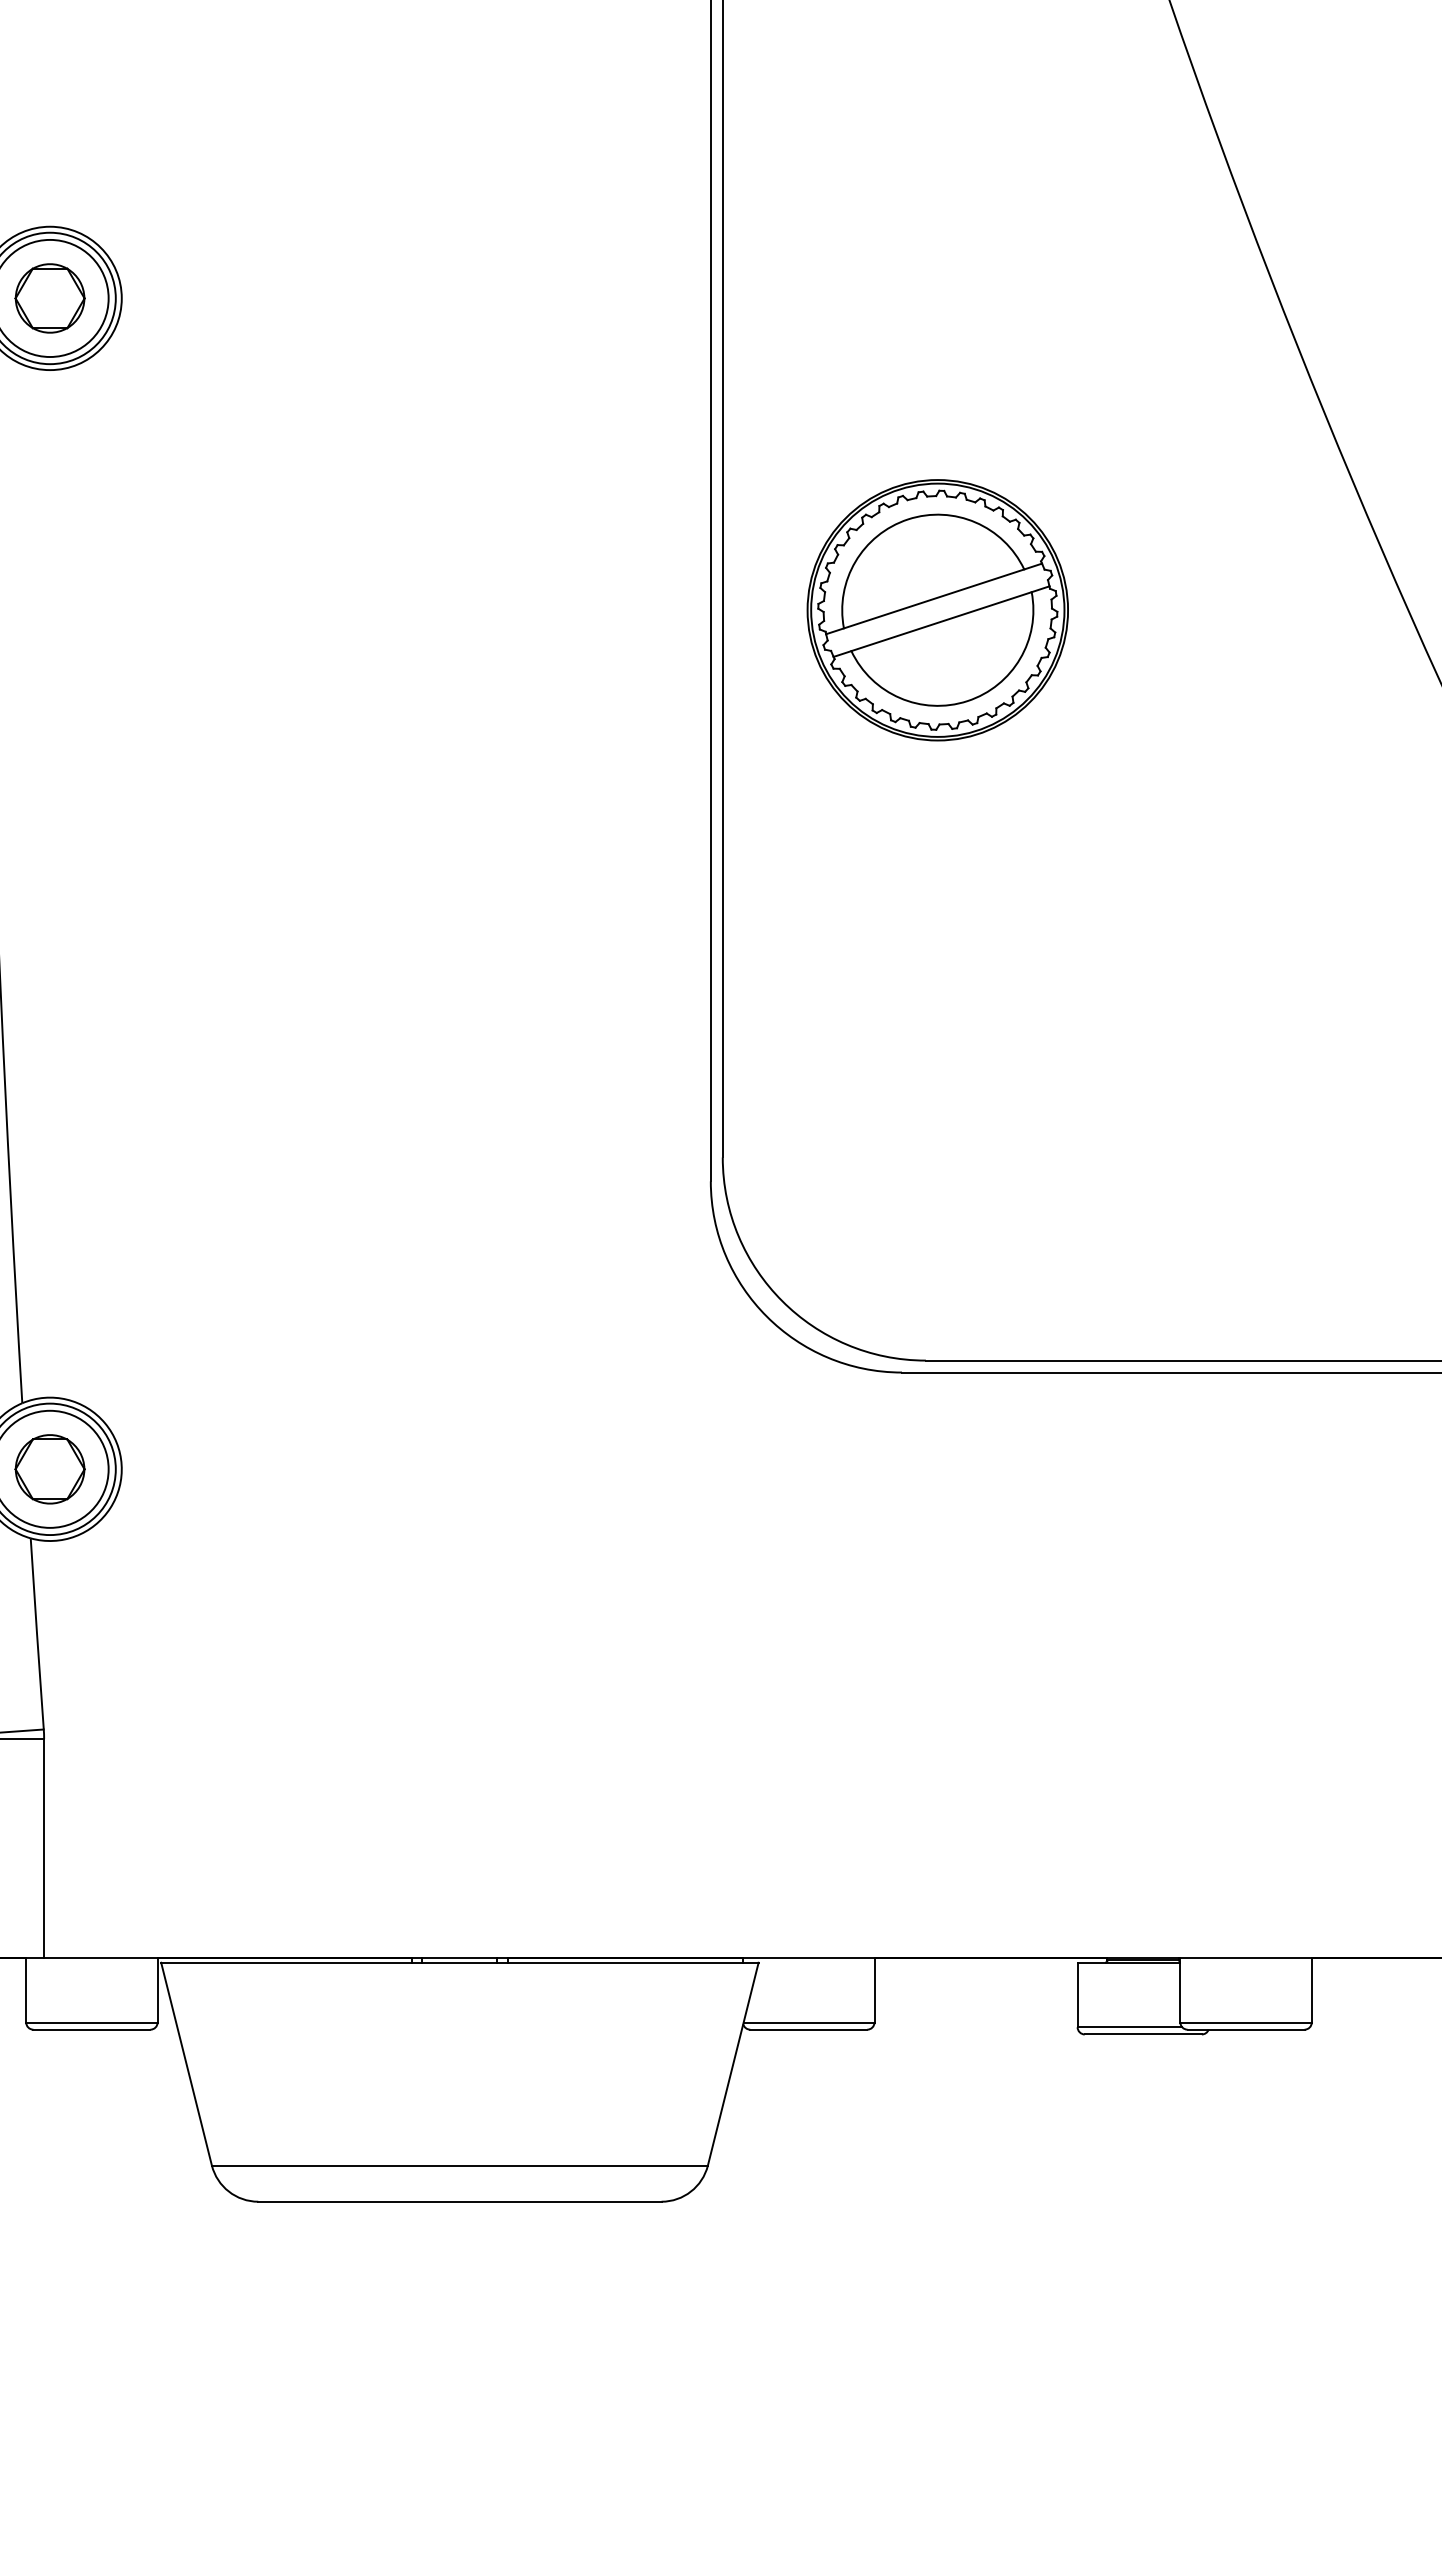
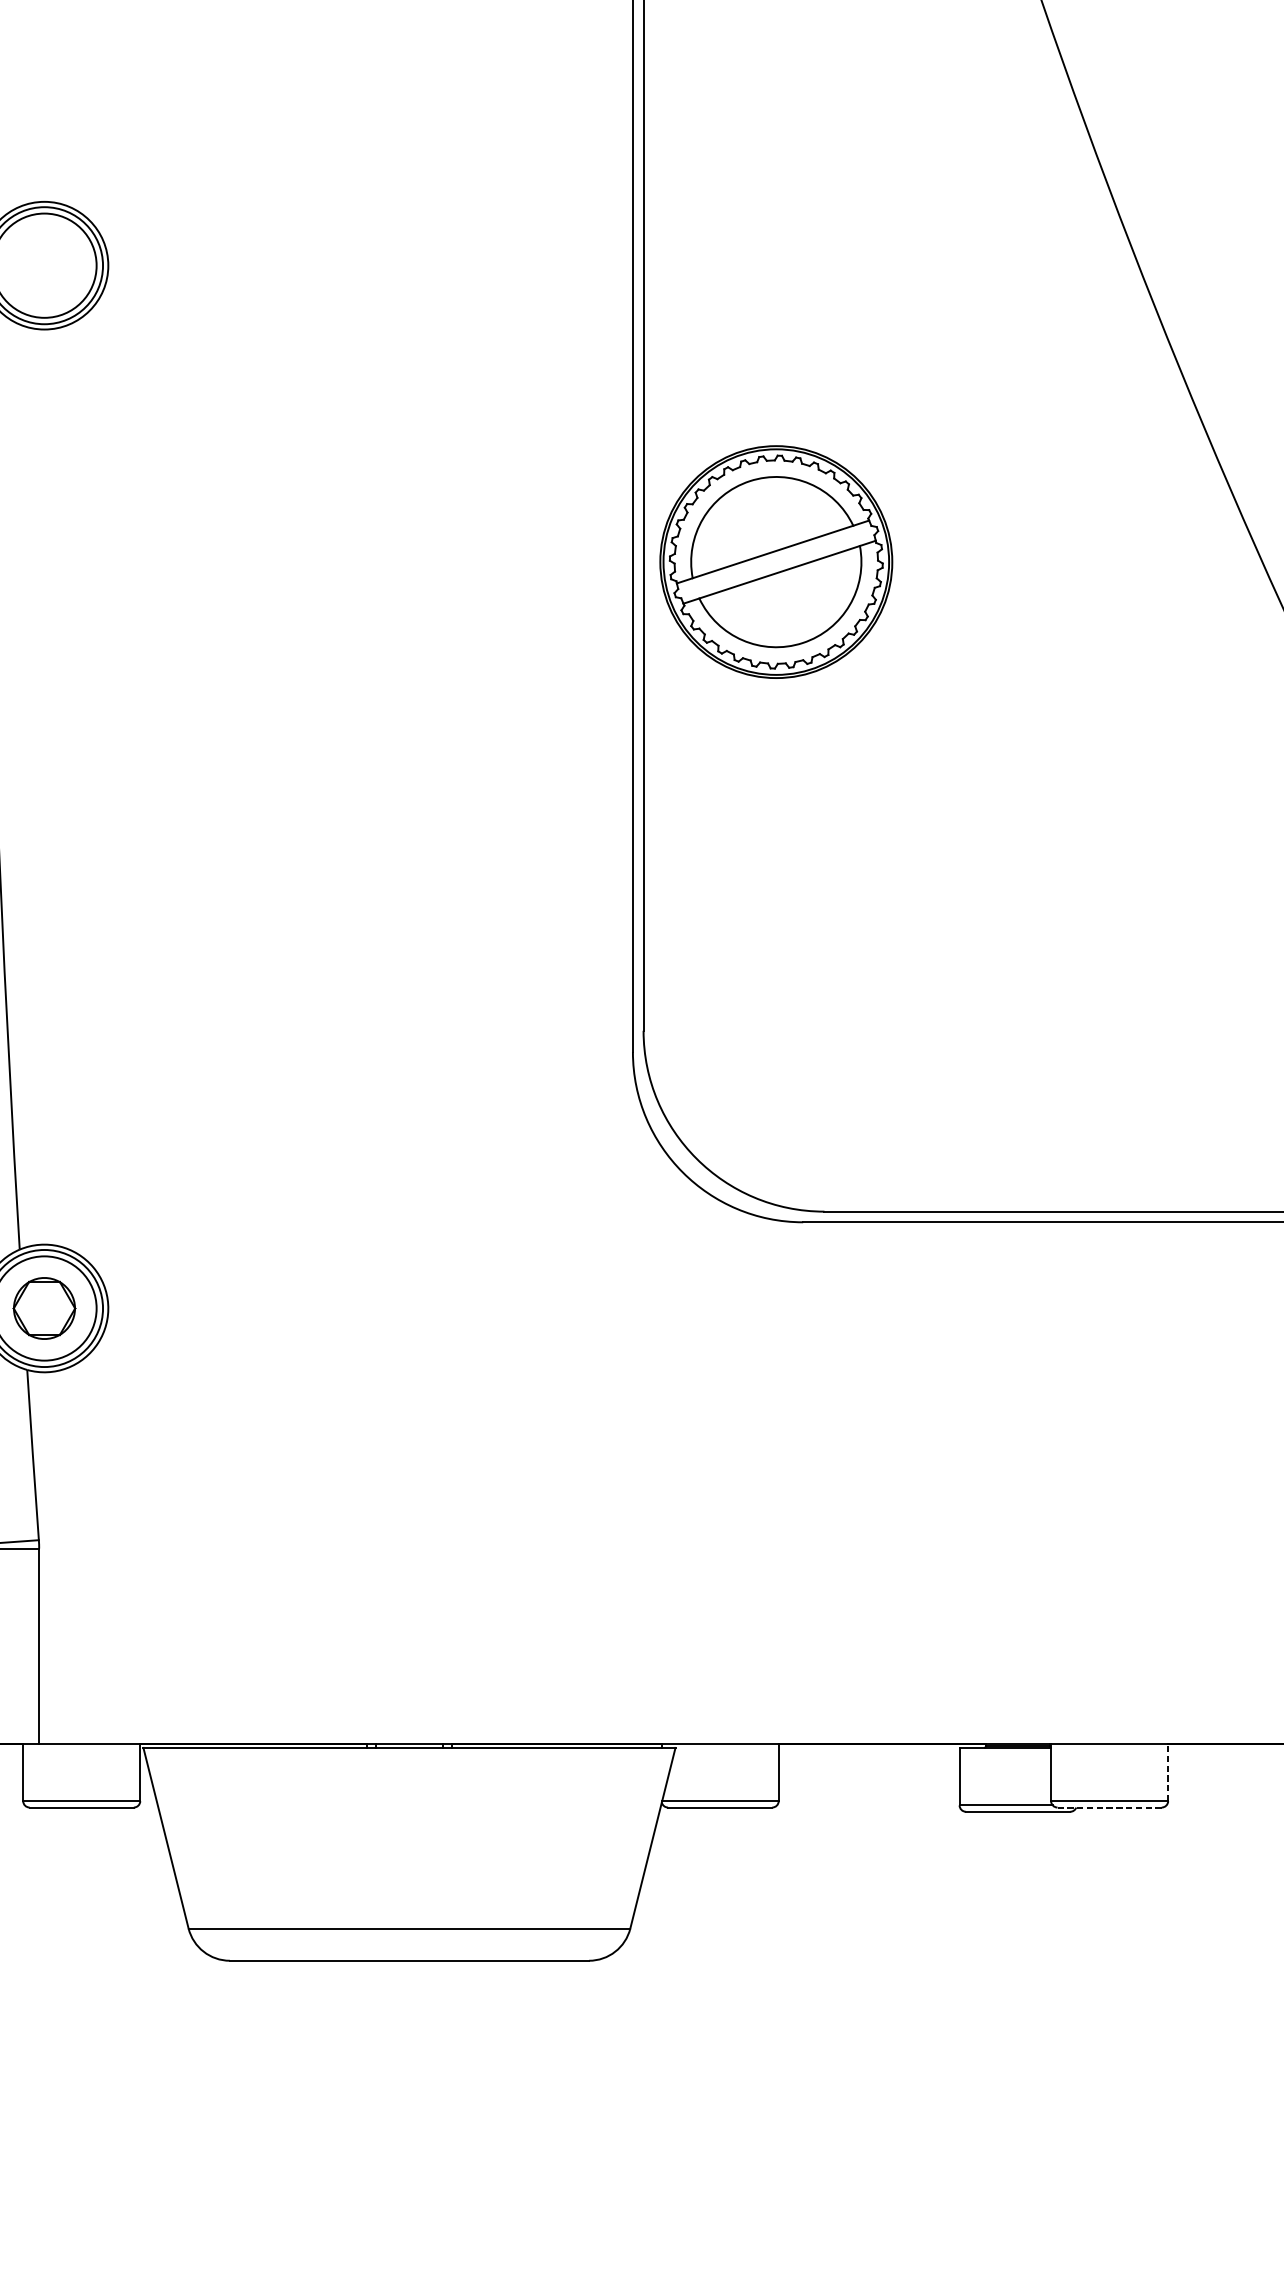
part: (49, 298) -> (43, 265), removed
part: (937, 610) -> (776, 562), moved
line: (1311, 1989) -> (1167, 1771), solid -> dashed
line: (1246, 2029) -> (1110, 1807), solid -> dashed

